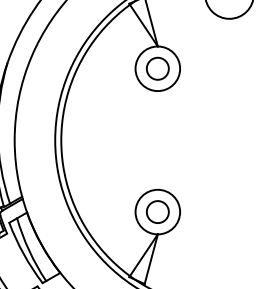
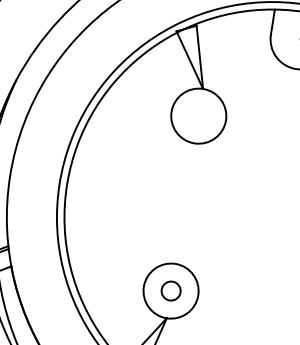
circle: (157, 68) -> (198, 115), removed
circle: (157, 211) -> (170, 290), size x0.7

